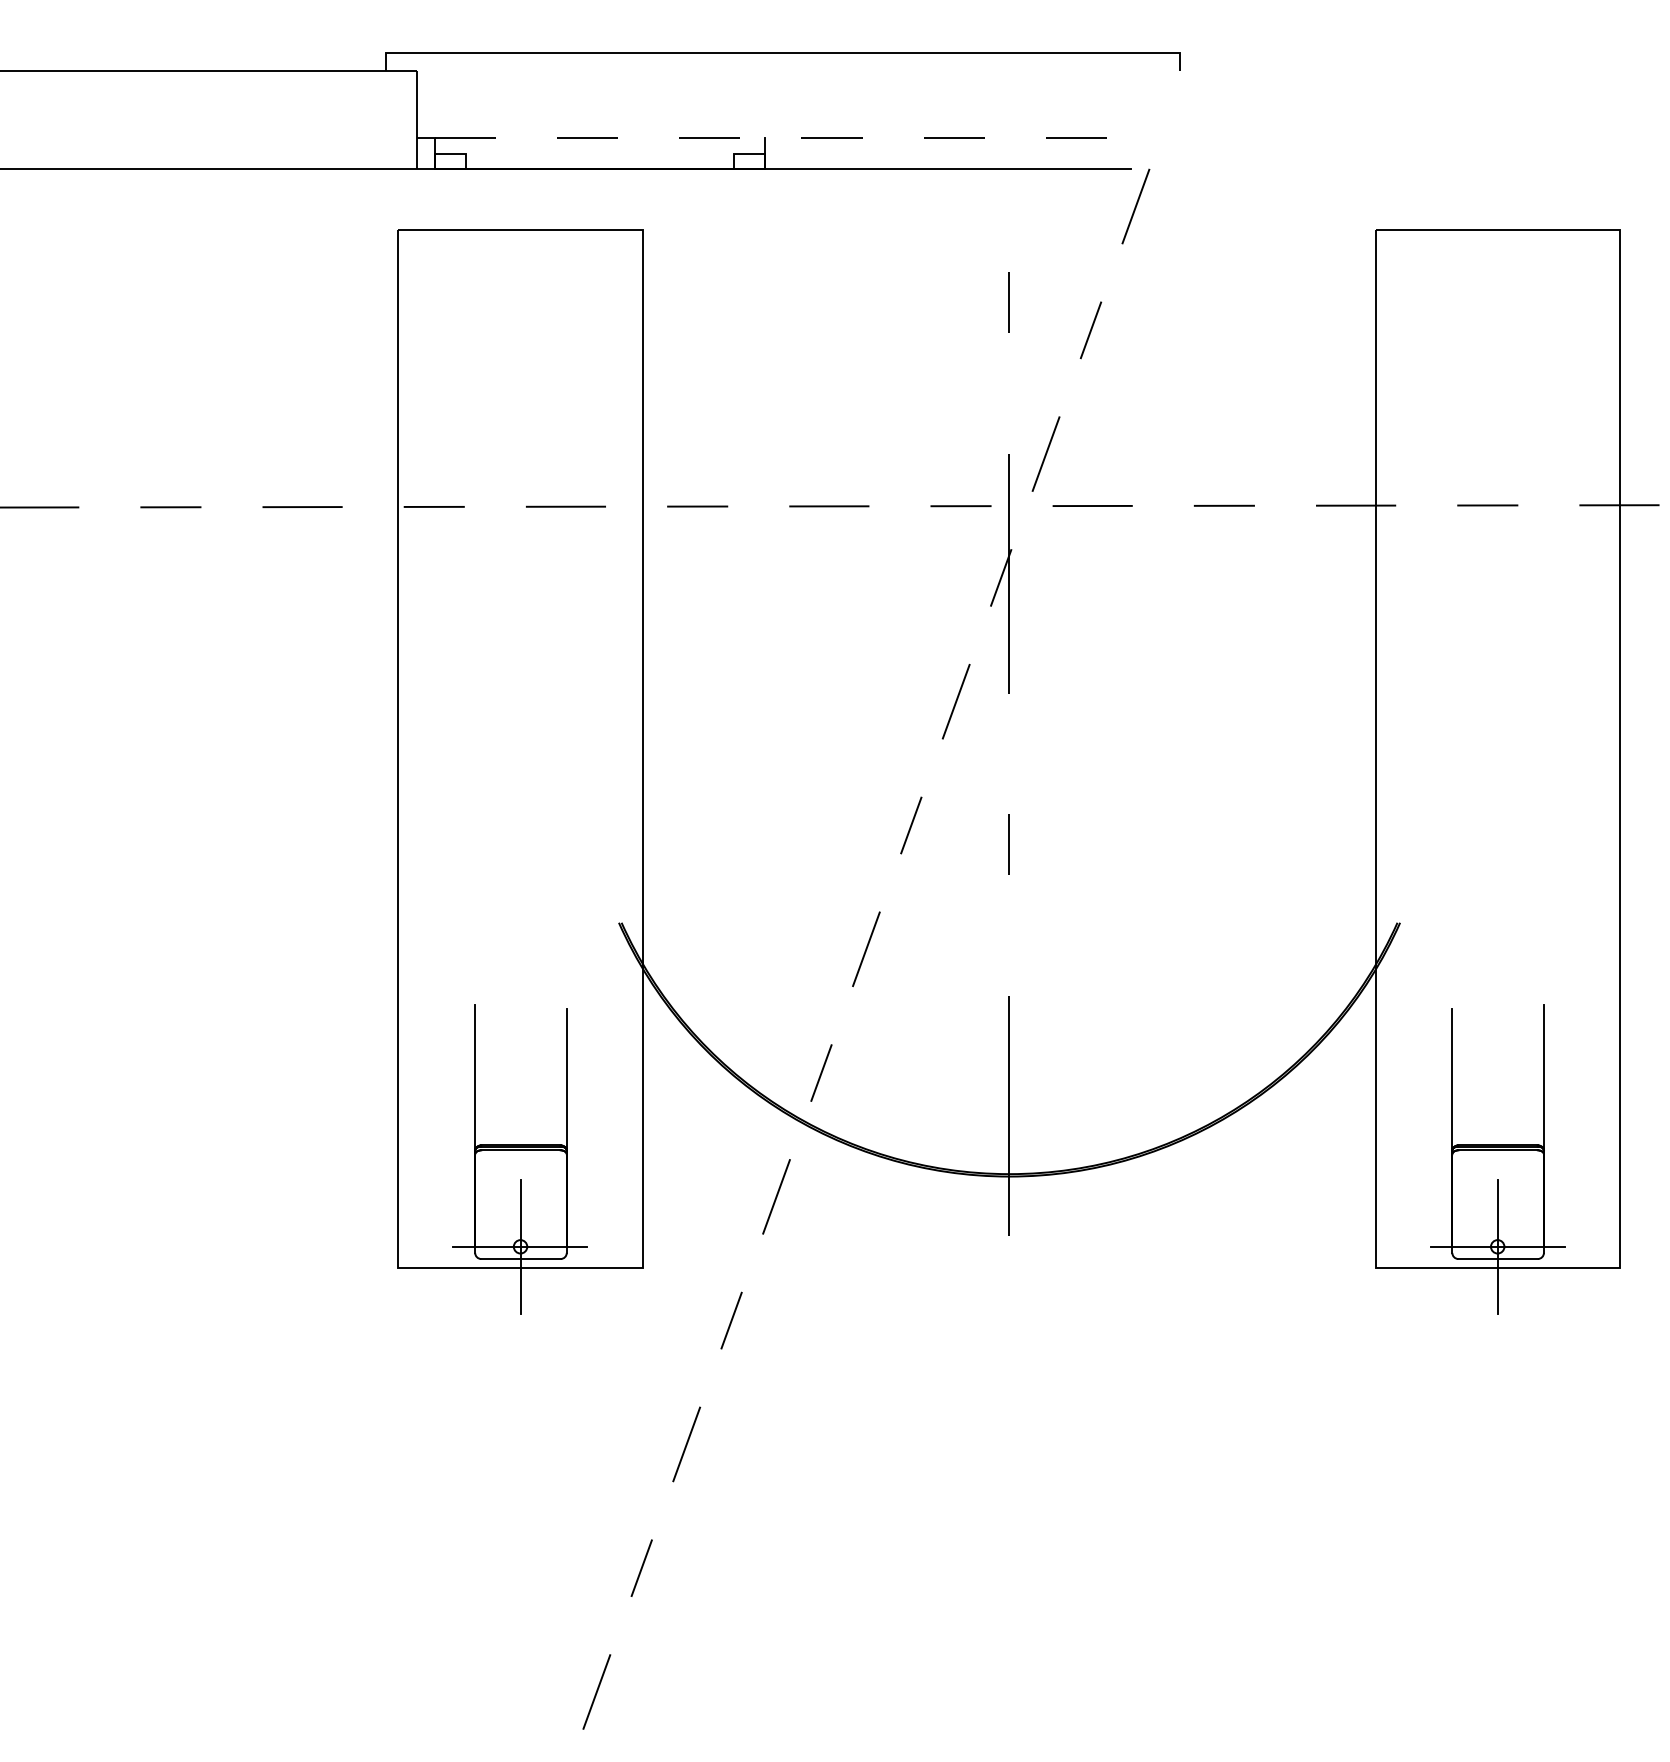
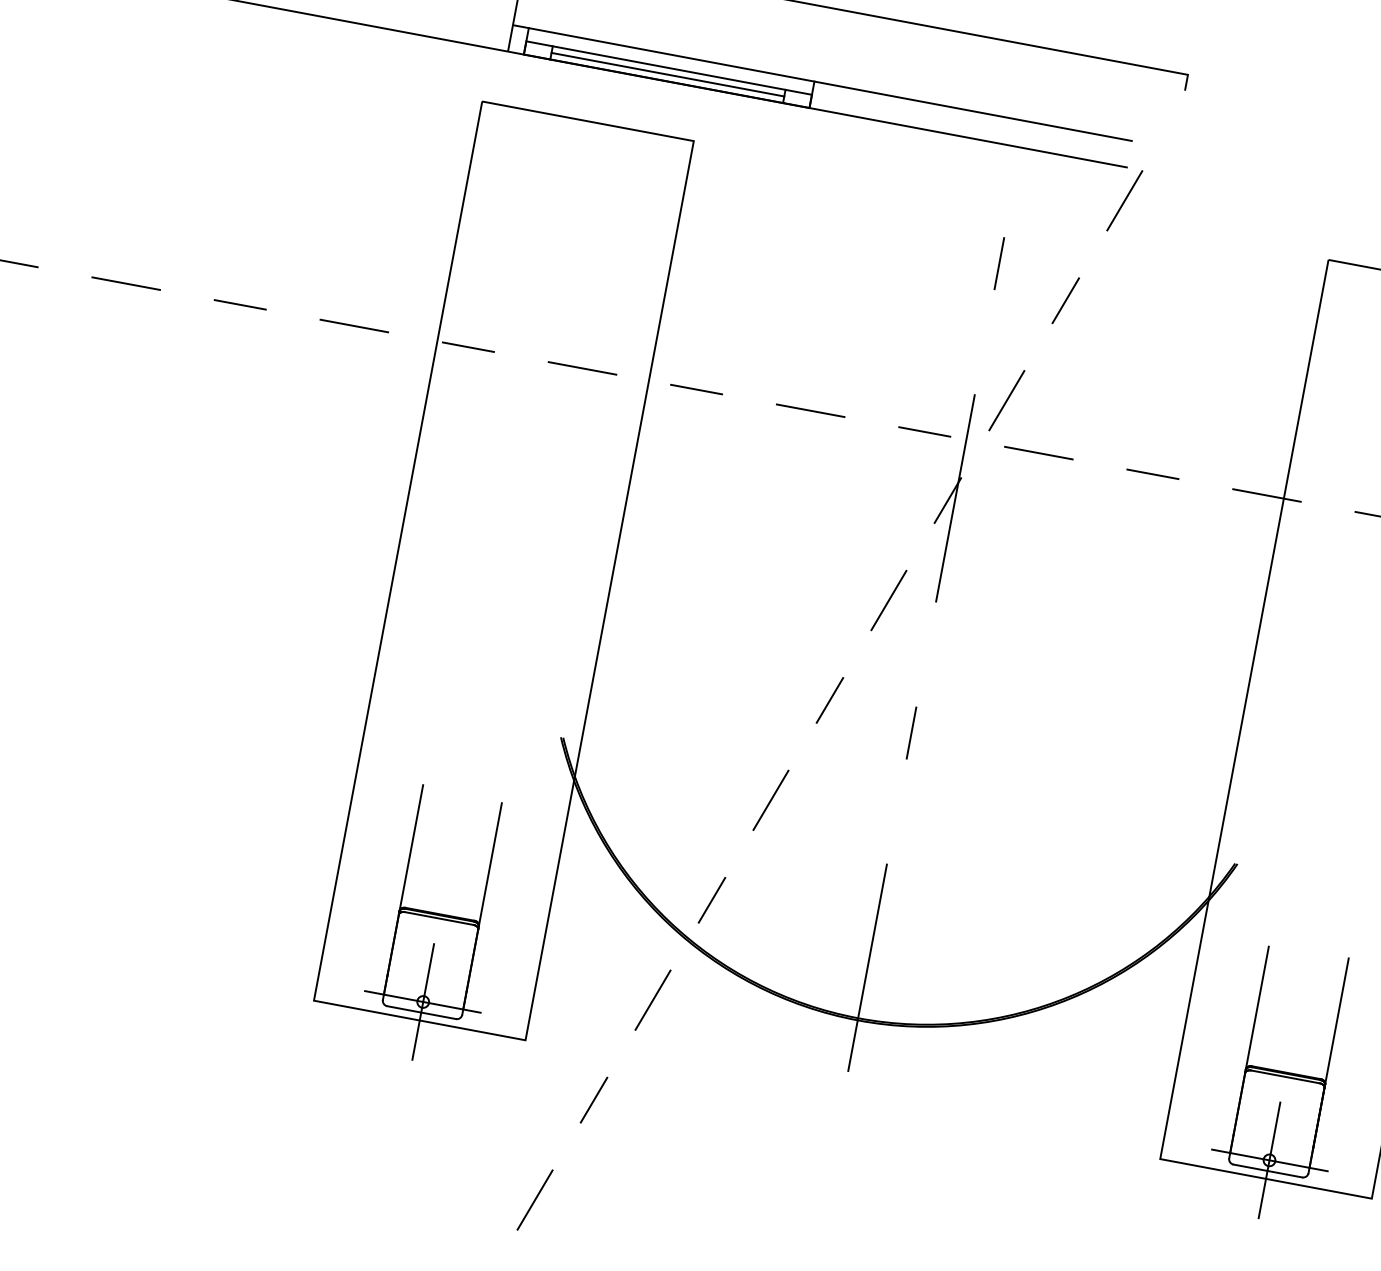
line: (783, 138) -> (830, 84), dashed -> solid
line: (599, 153) -> (668, 67), added
line: (599, 161) -> (667, 74), added

